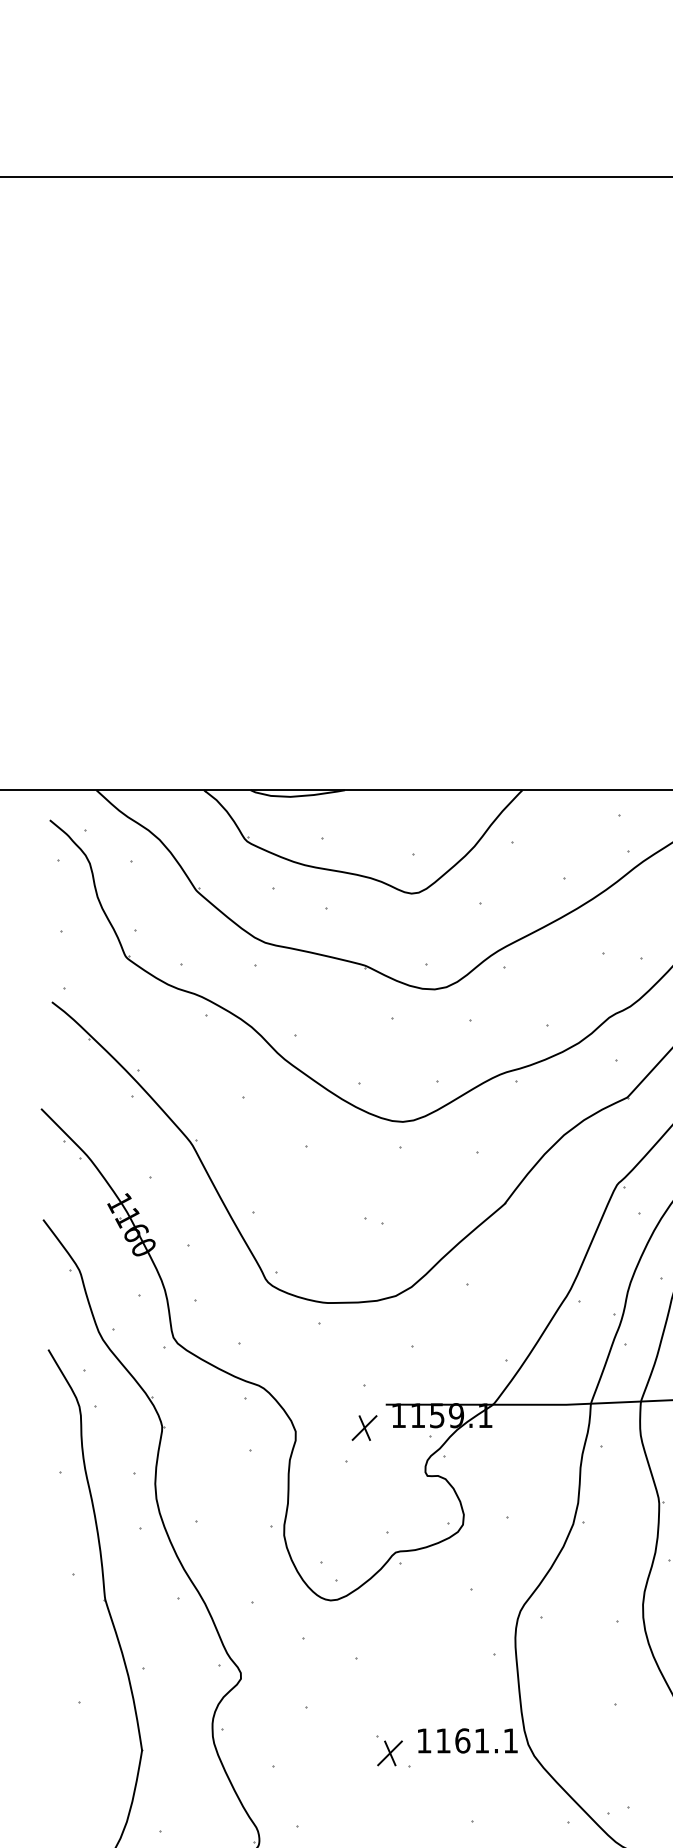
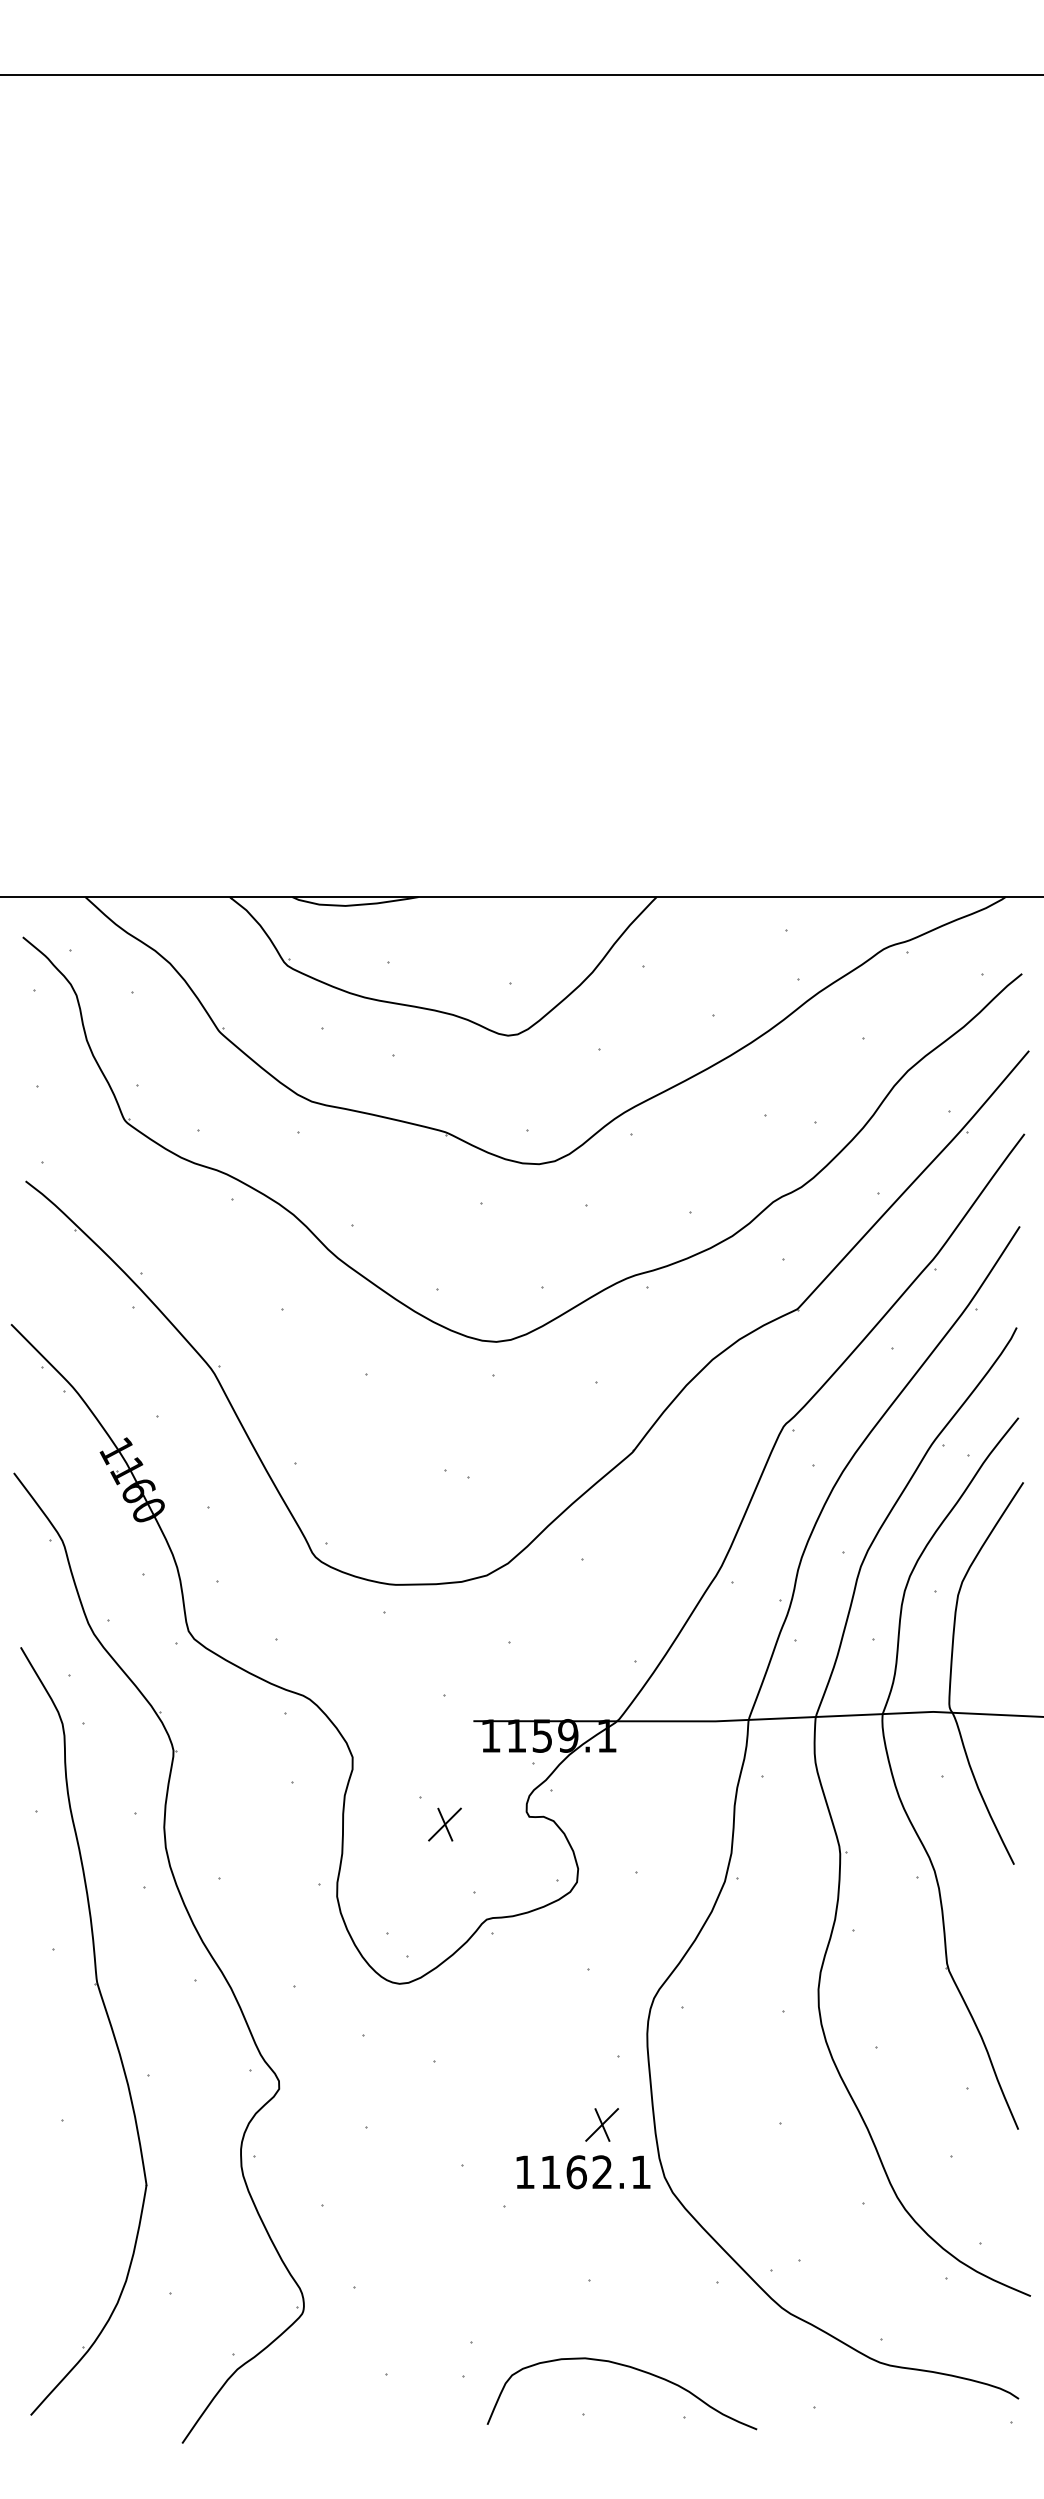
part: (364, 1428) -> (444, 1824), moved
text: (481, 1740) -> (601, 2171), 1161.1 -> 1162.1
part: (389, 1753) -> (601, 2124), moved

